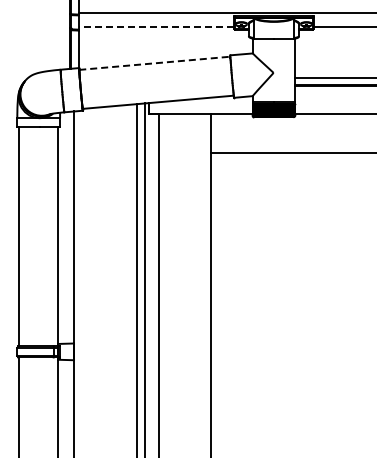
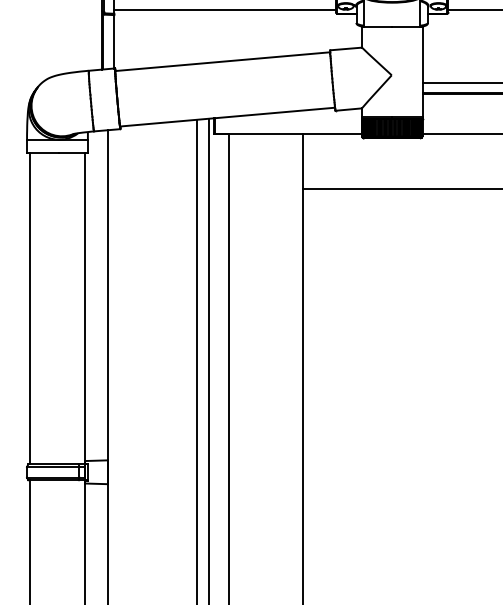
line: (156, 27) -> (225, 10), dashed -> solid
line: (154, 63) -> (222, 61), dashed -> solid

